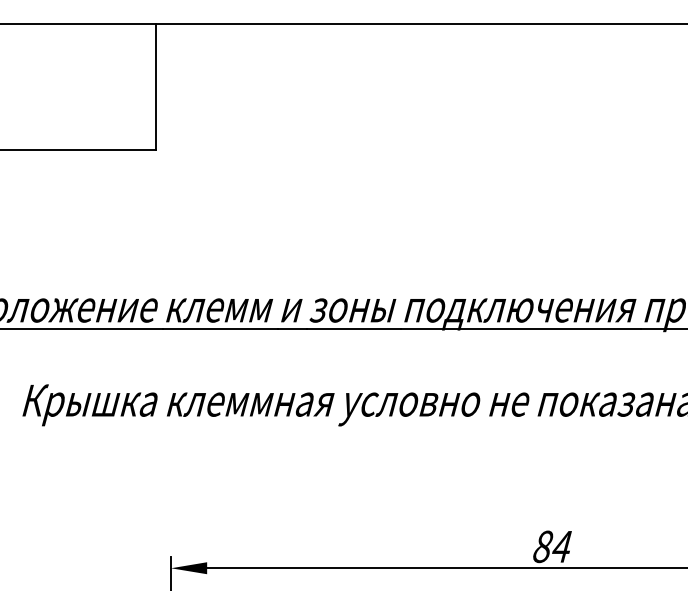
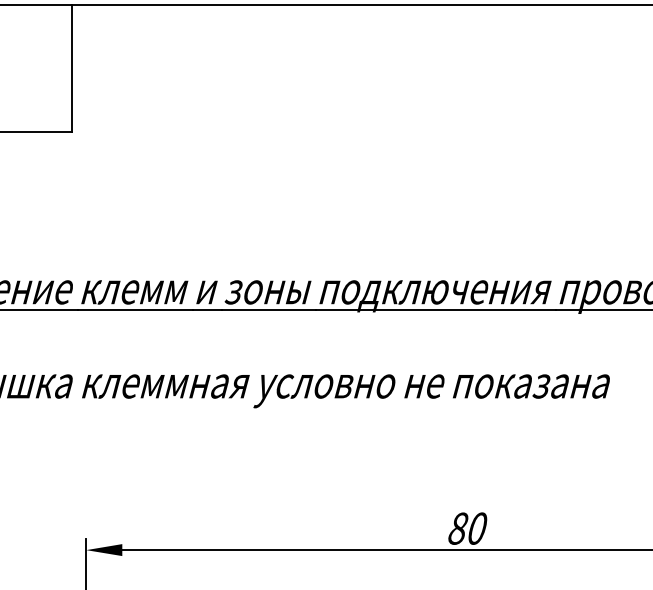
text: (561, 546) -> (476, 528), 84 -> 80

